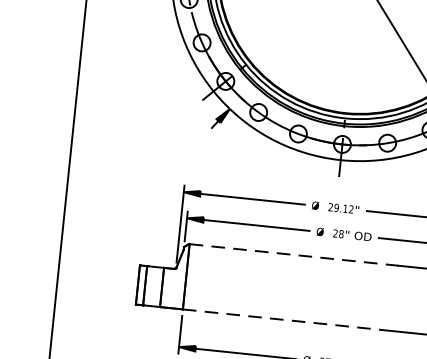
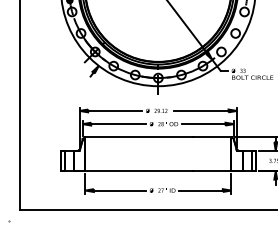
line: (294, 255) -> (139, 137), dashed -> solid
line: (287, 321) -> (139, 171), dashed -> solid

